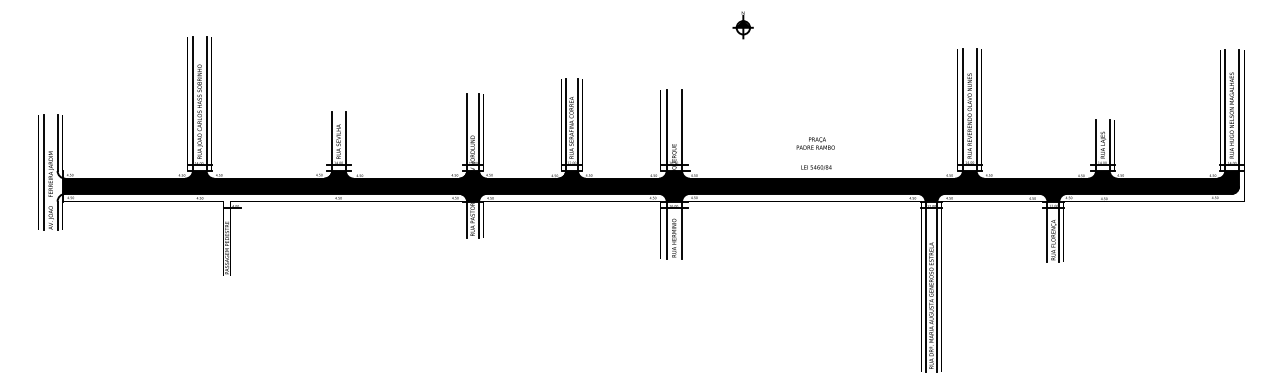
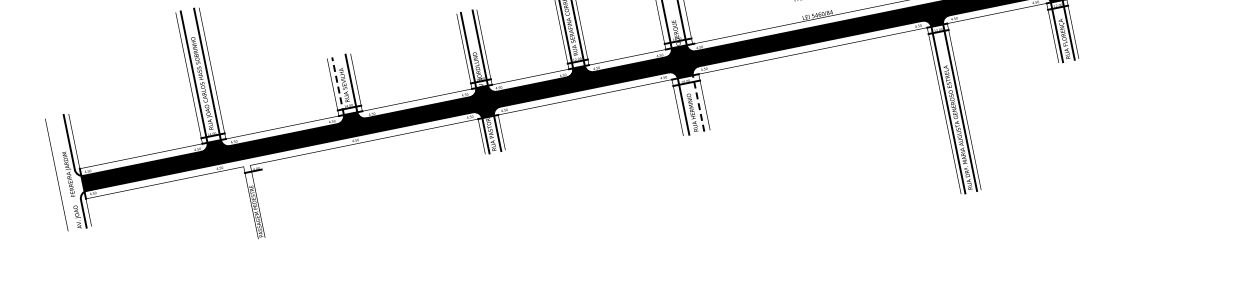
line: (332, 141) -> (338, 86), solid -> dashed
line: (43, 172) -> (61, 174), removed
line: (682, 230) -> (699, 103), solid -> dashed

